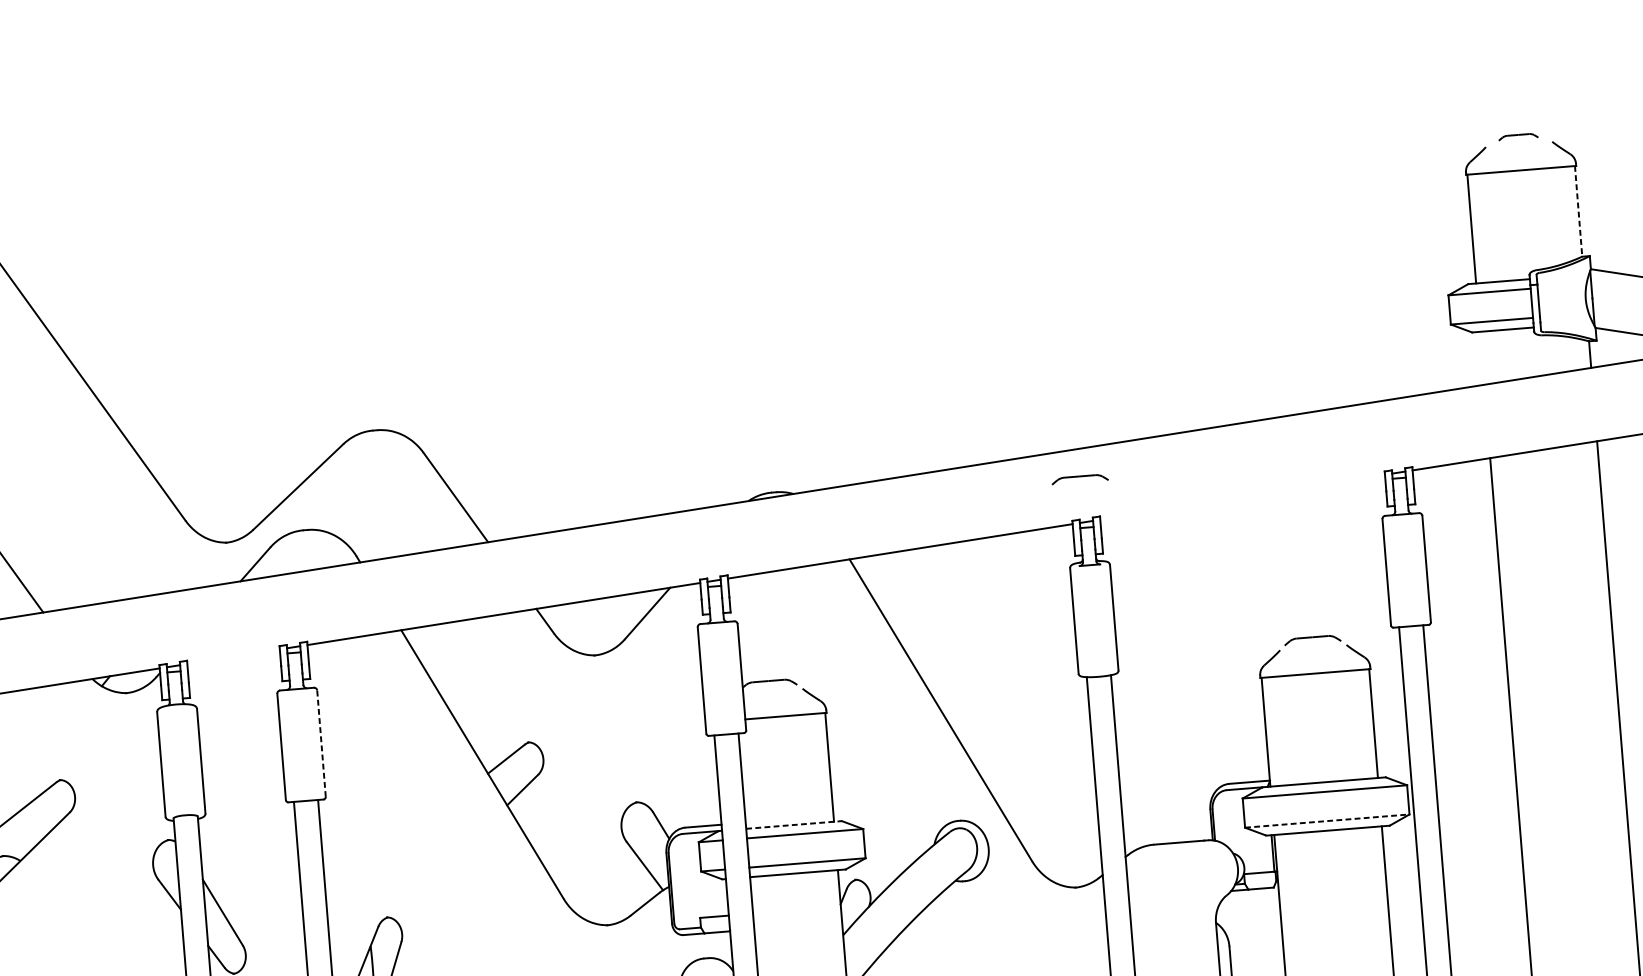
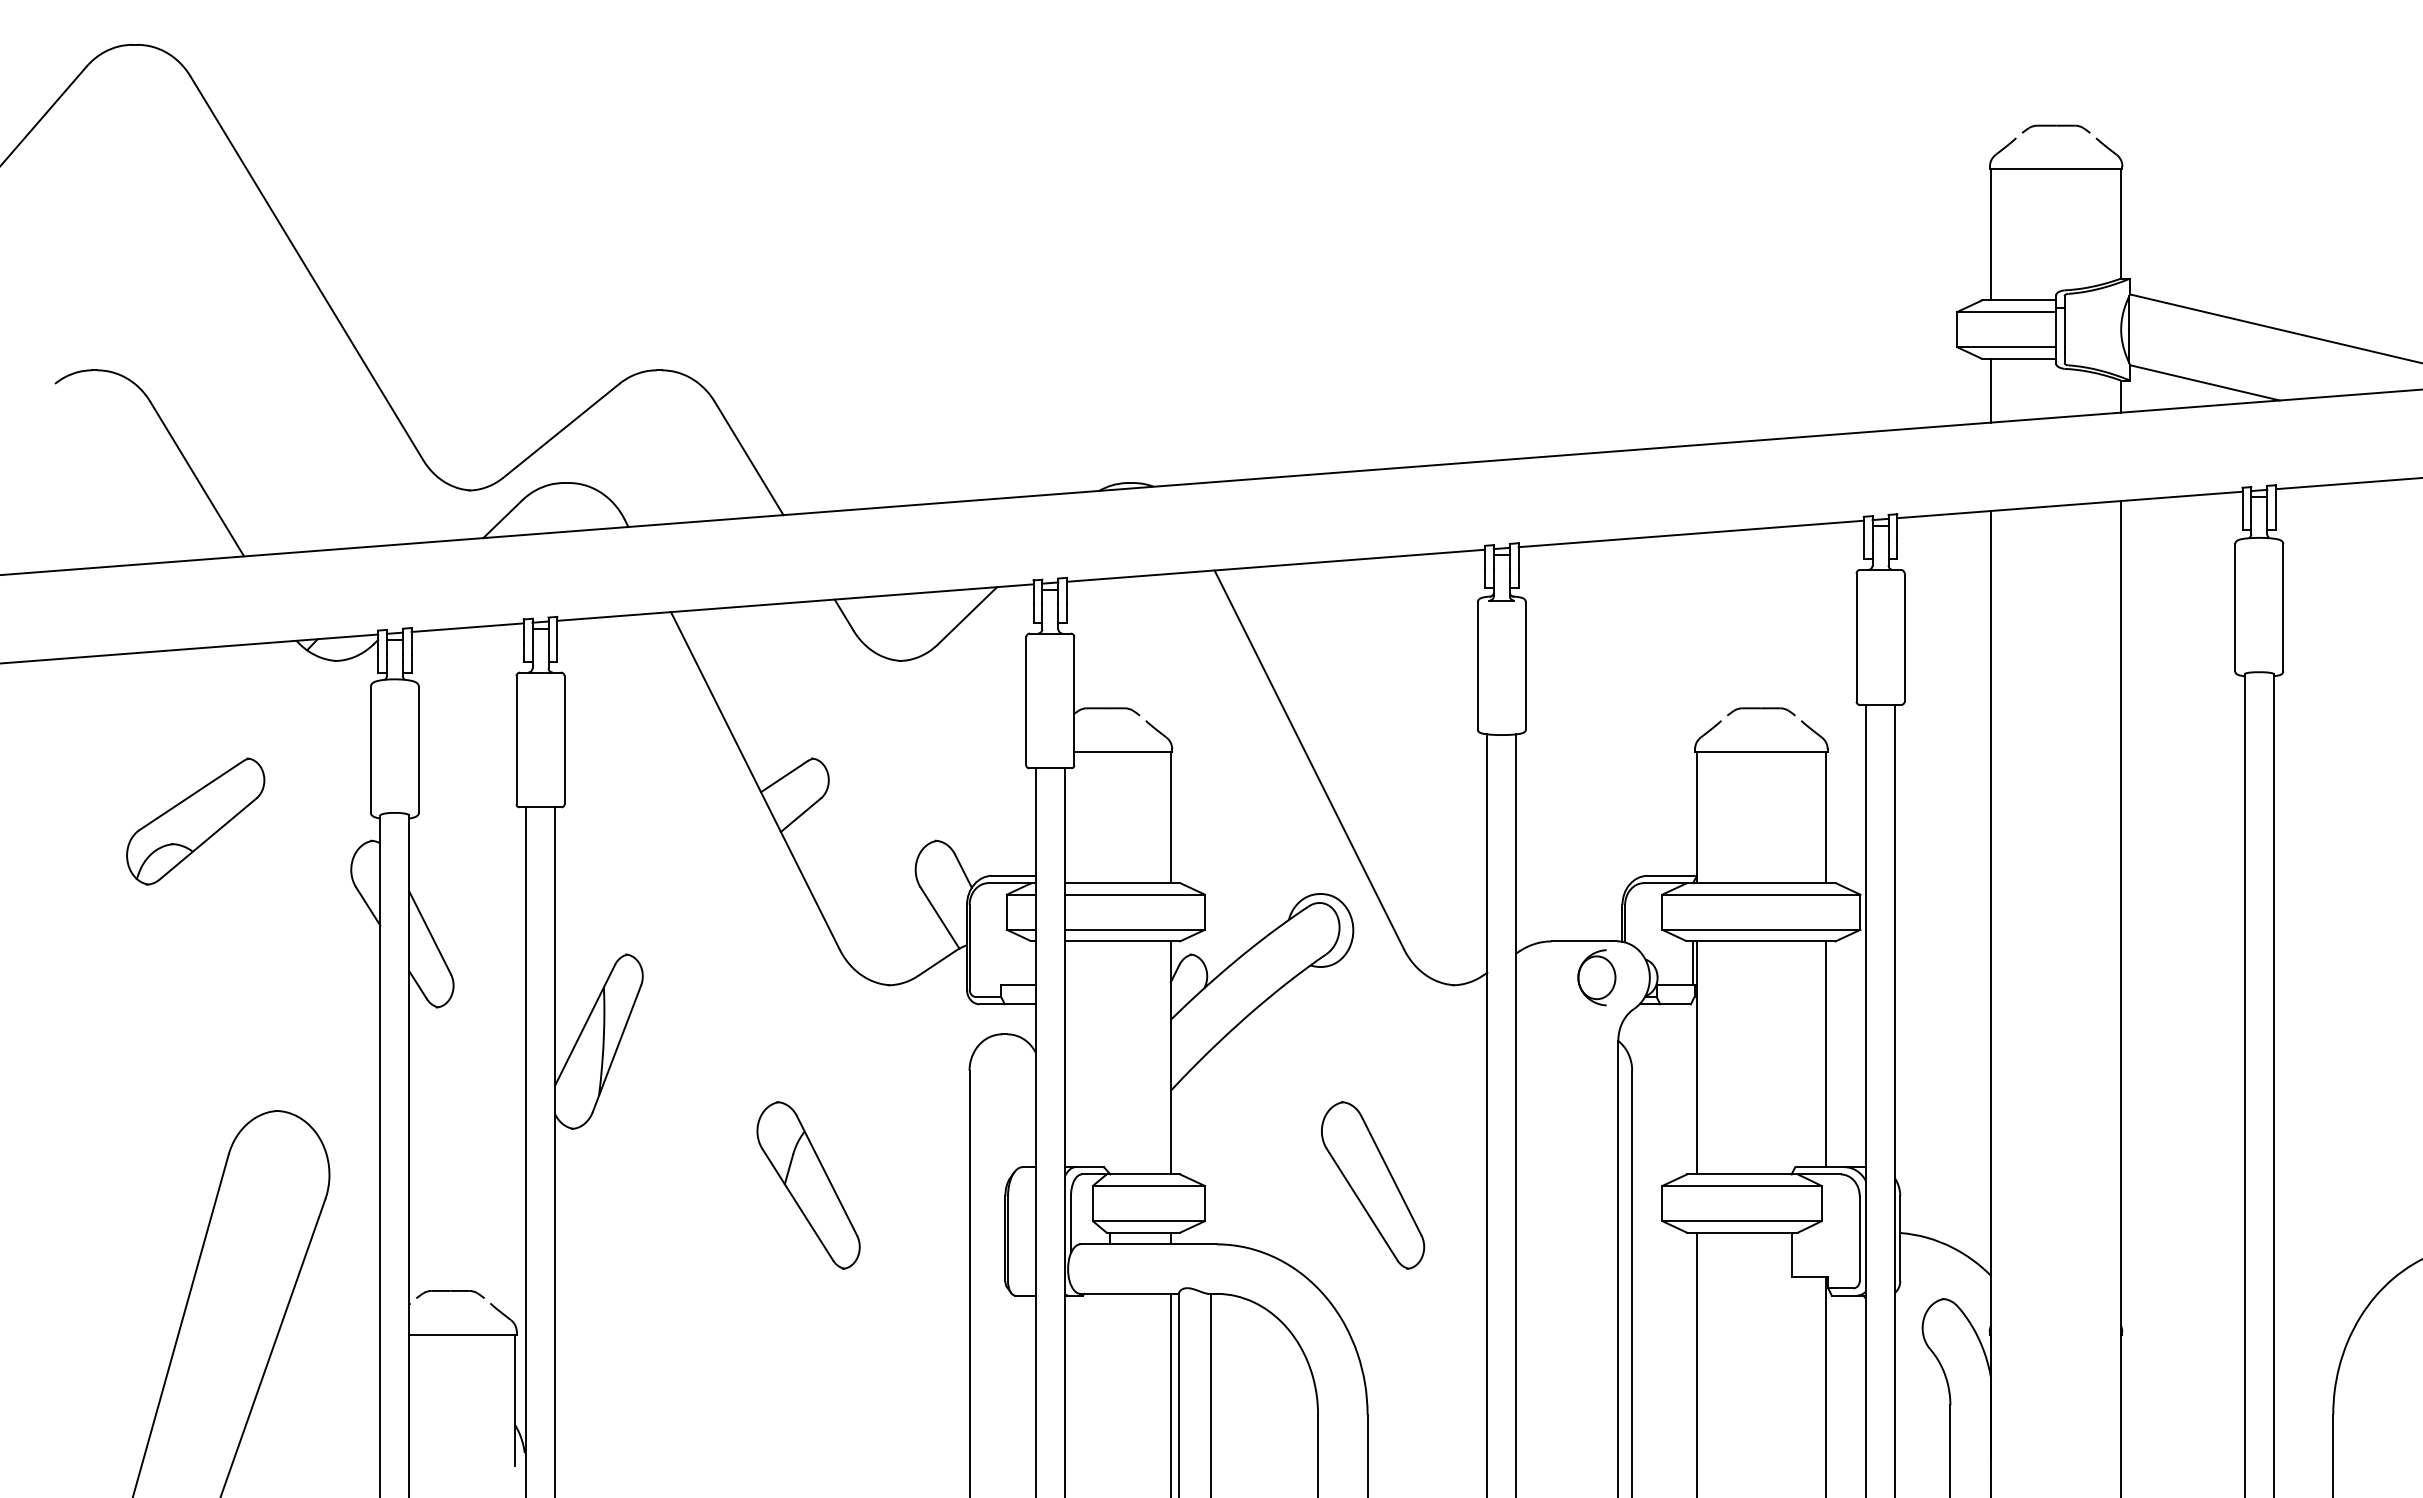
part: (1517, 136) -> (2055, 128), size x1.43
line: (1579, 211) -> (2121, 224), dashed -> solid
line: (1482, 358) -> (1991, 390), added
part: (1080, 479) -> (1498, 496), removed
line: (1242, 496) -> (1690, 533), added
line: (233, 656) -> (467, 627), added
line: (321, 743) -> (564, 739), dashed -> solid
line: (1327, 820) -> (1761, 929), dashed -> solid
line: (794, 825) -> (1122, 883), dashed -> solid
part: (1193, 871) -> (1596, 977), added

